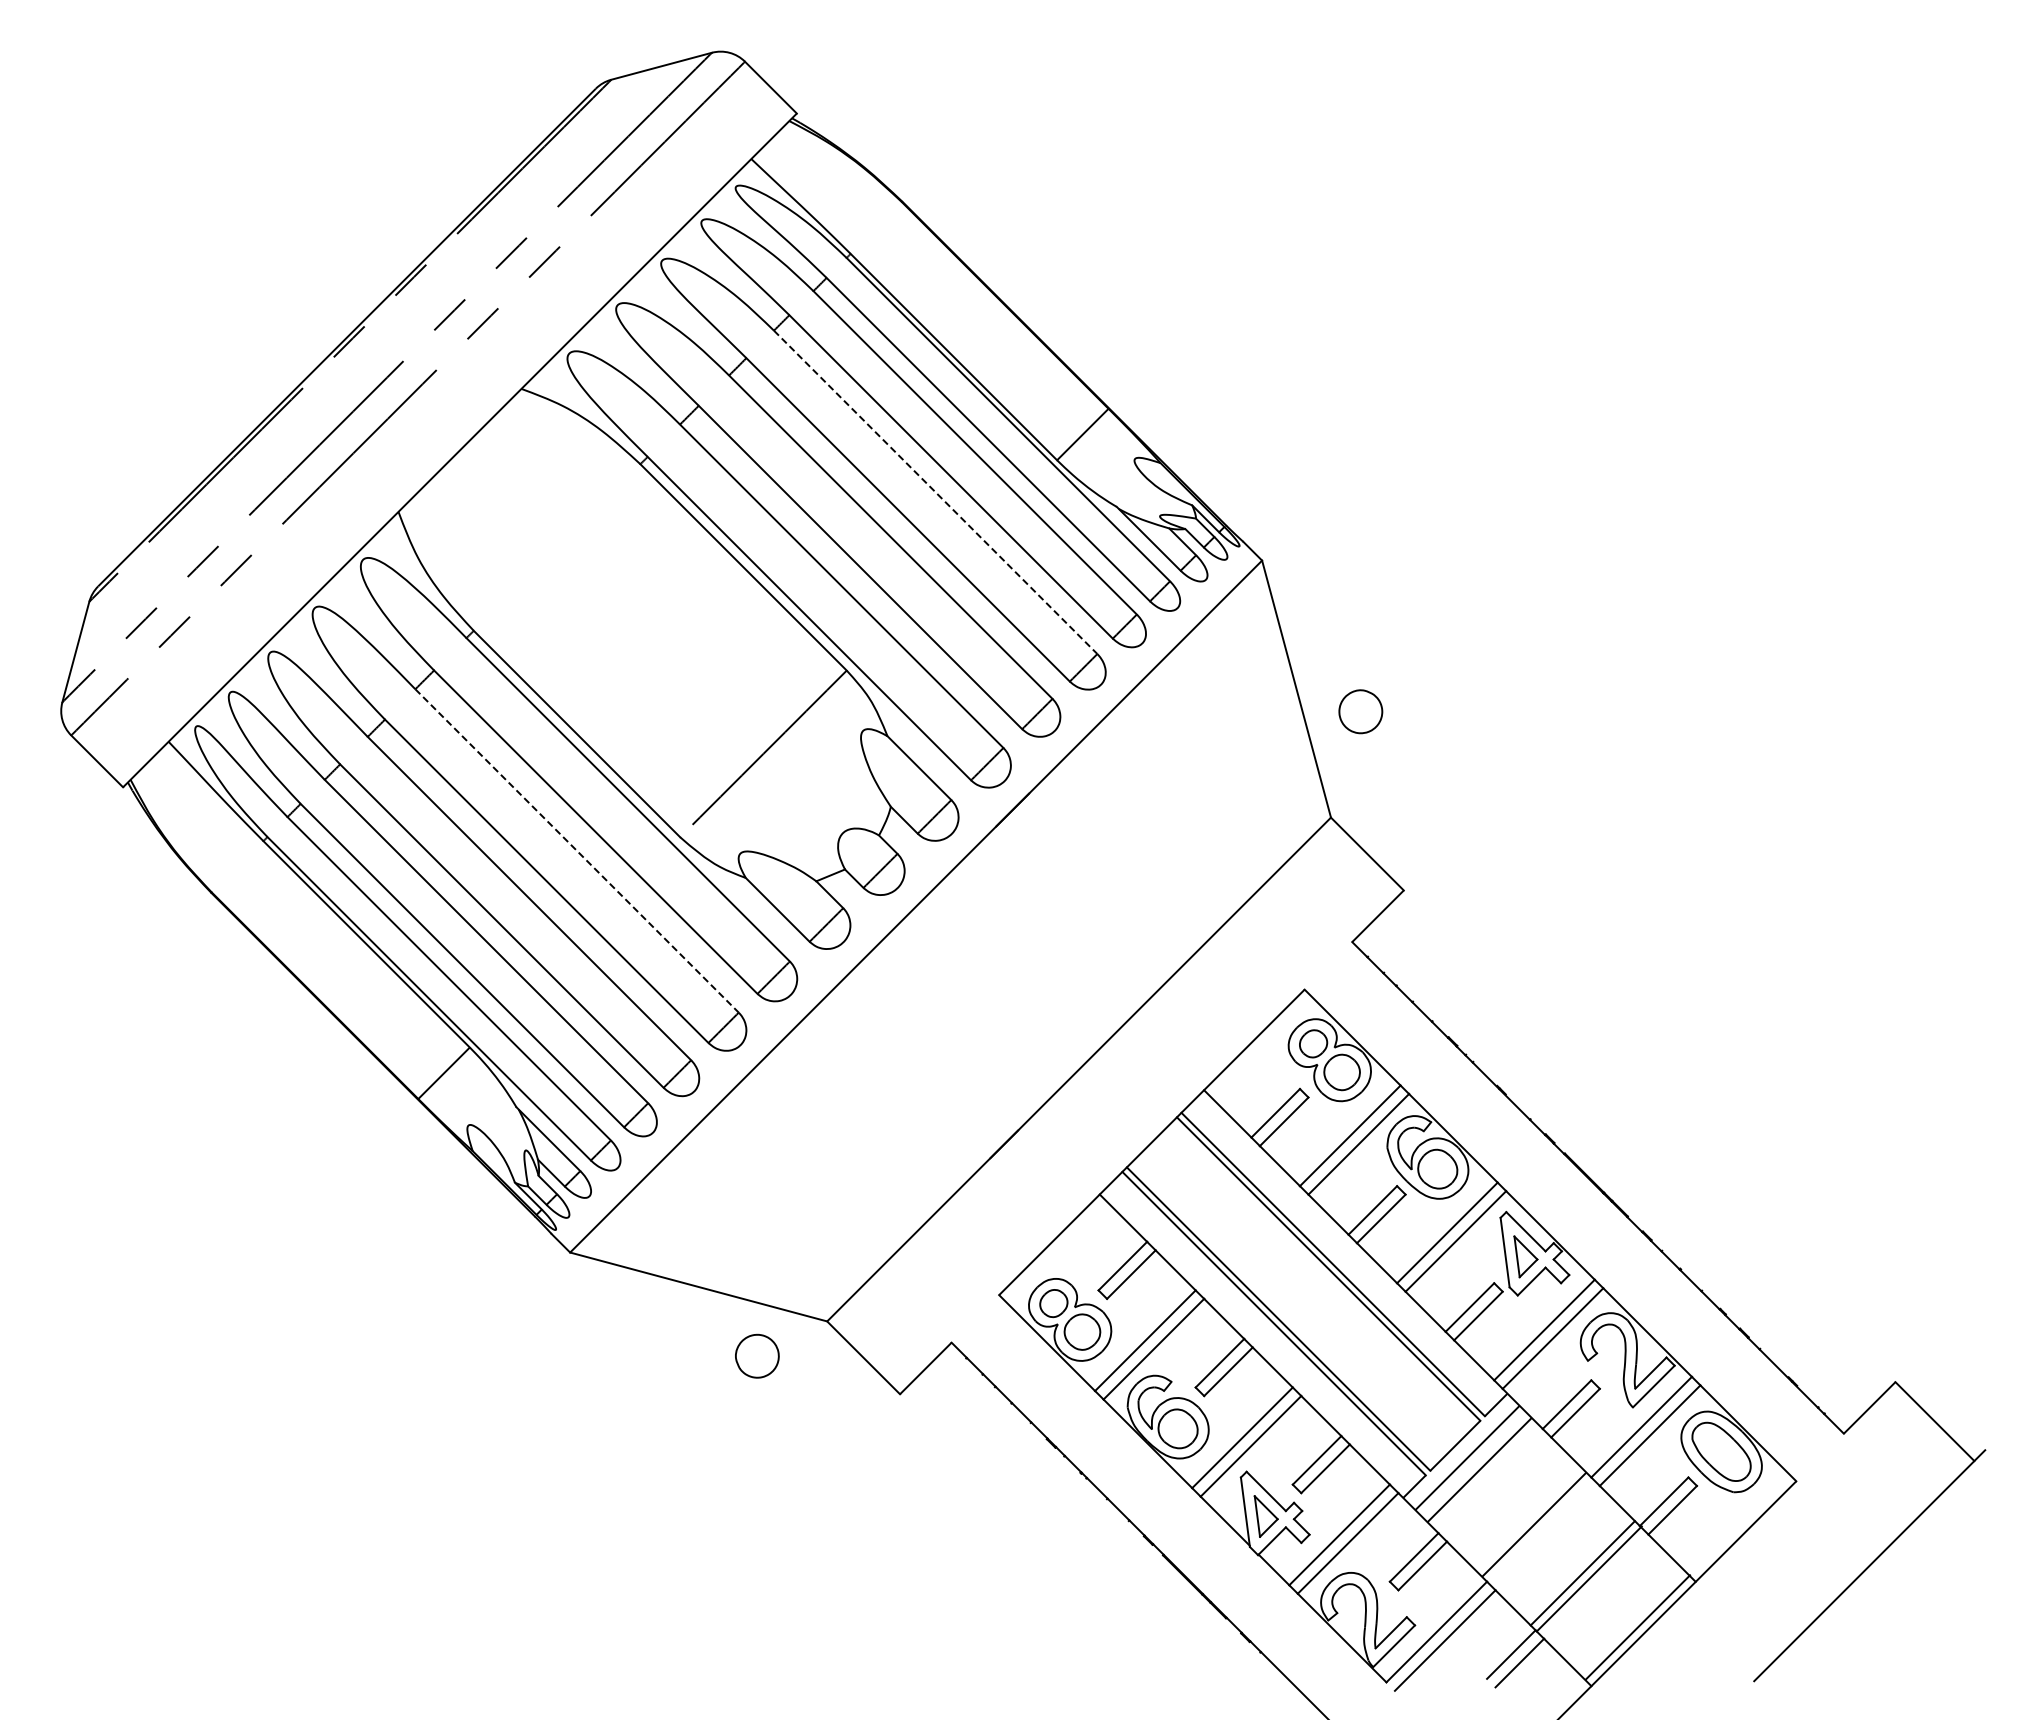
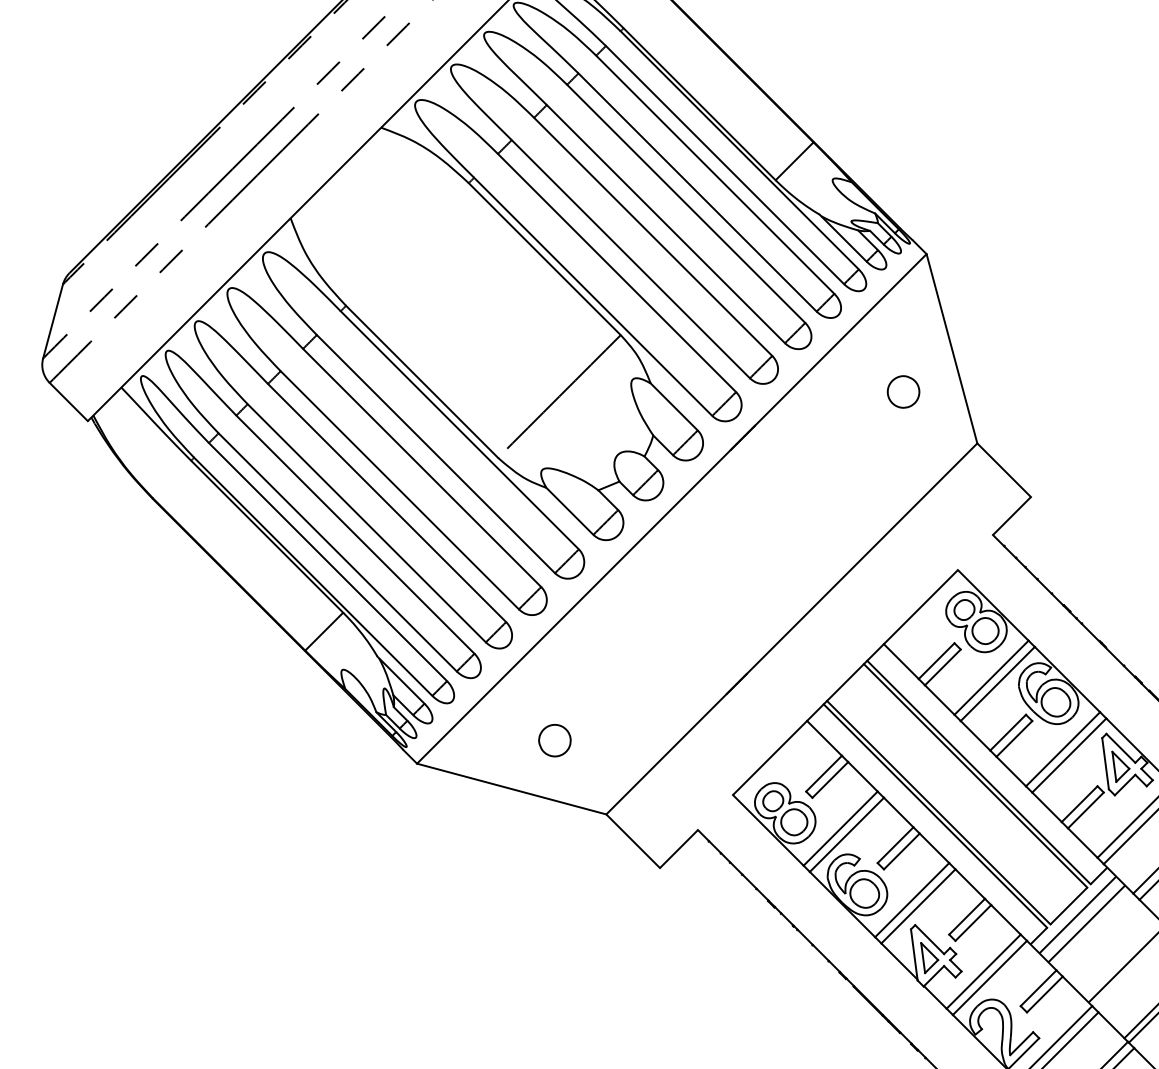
line: (935, 492) -> (686, 203), dashed -> solid
part: (1360, 711) -> (903, 391), moved
line: (577, 850) -> (422, 467), dashed -> solid
part: (757, 1355) -> (555, 740), moved

